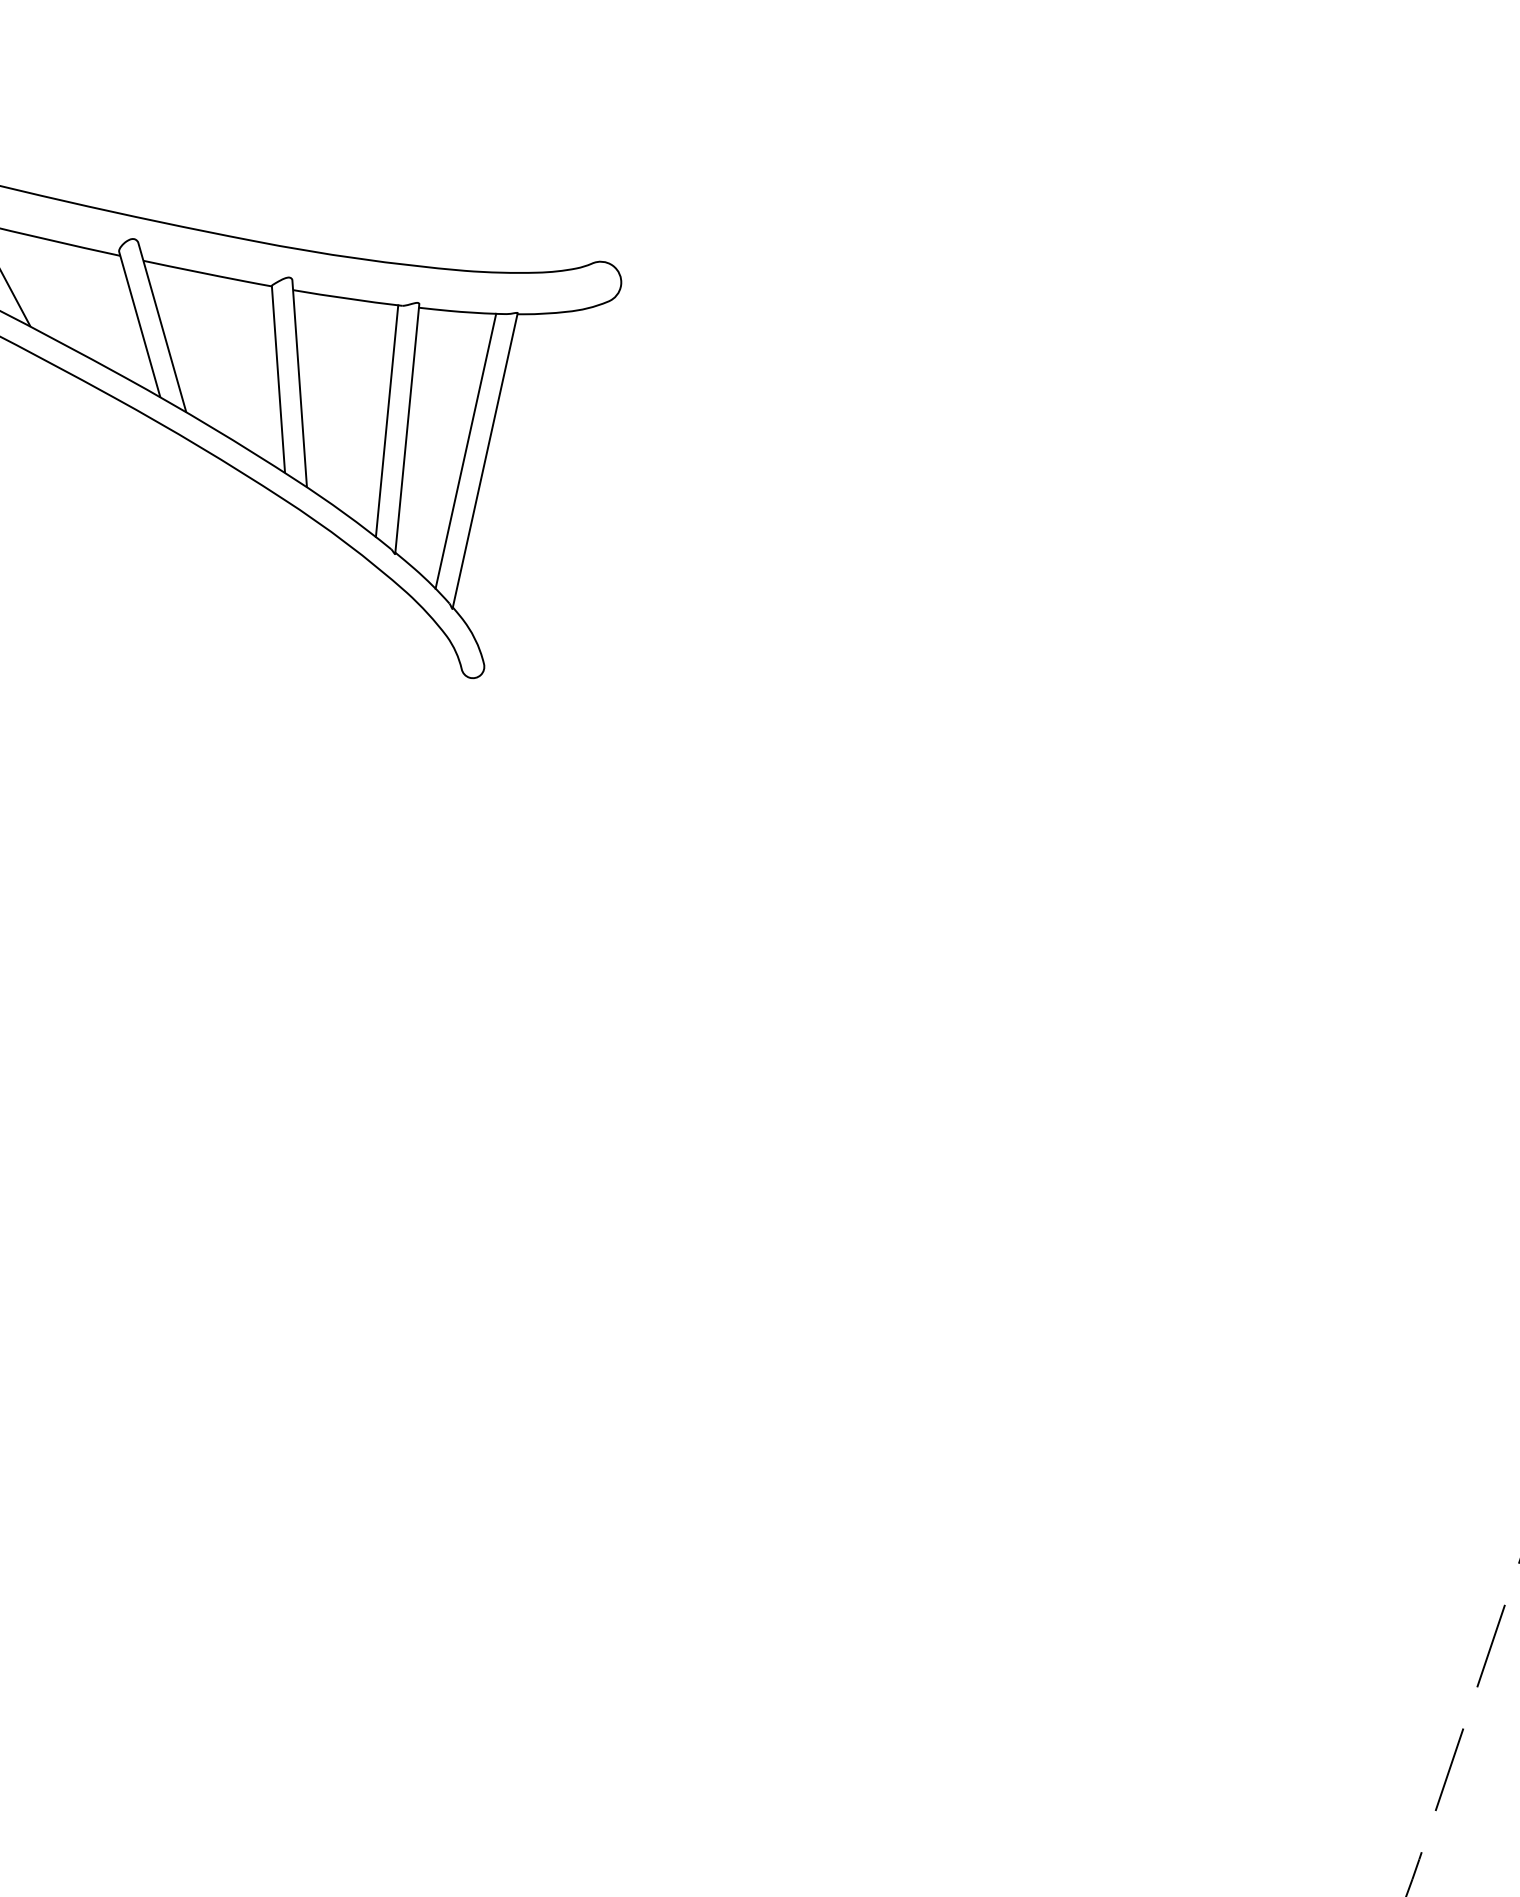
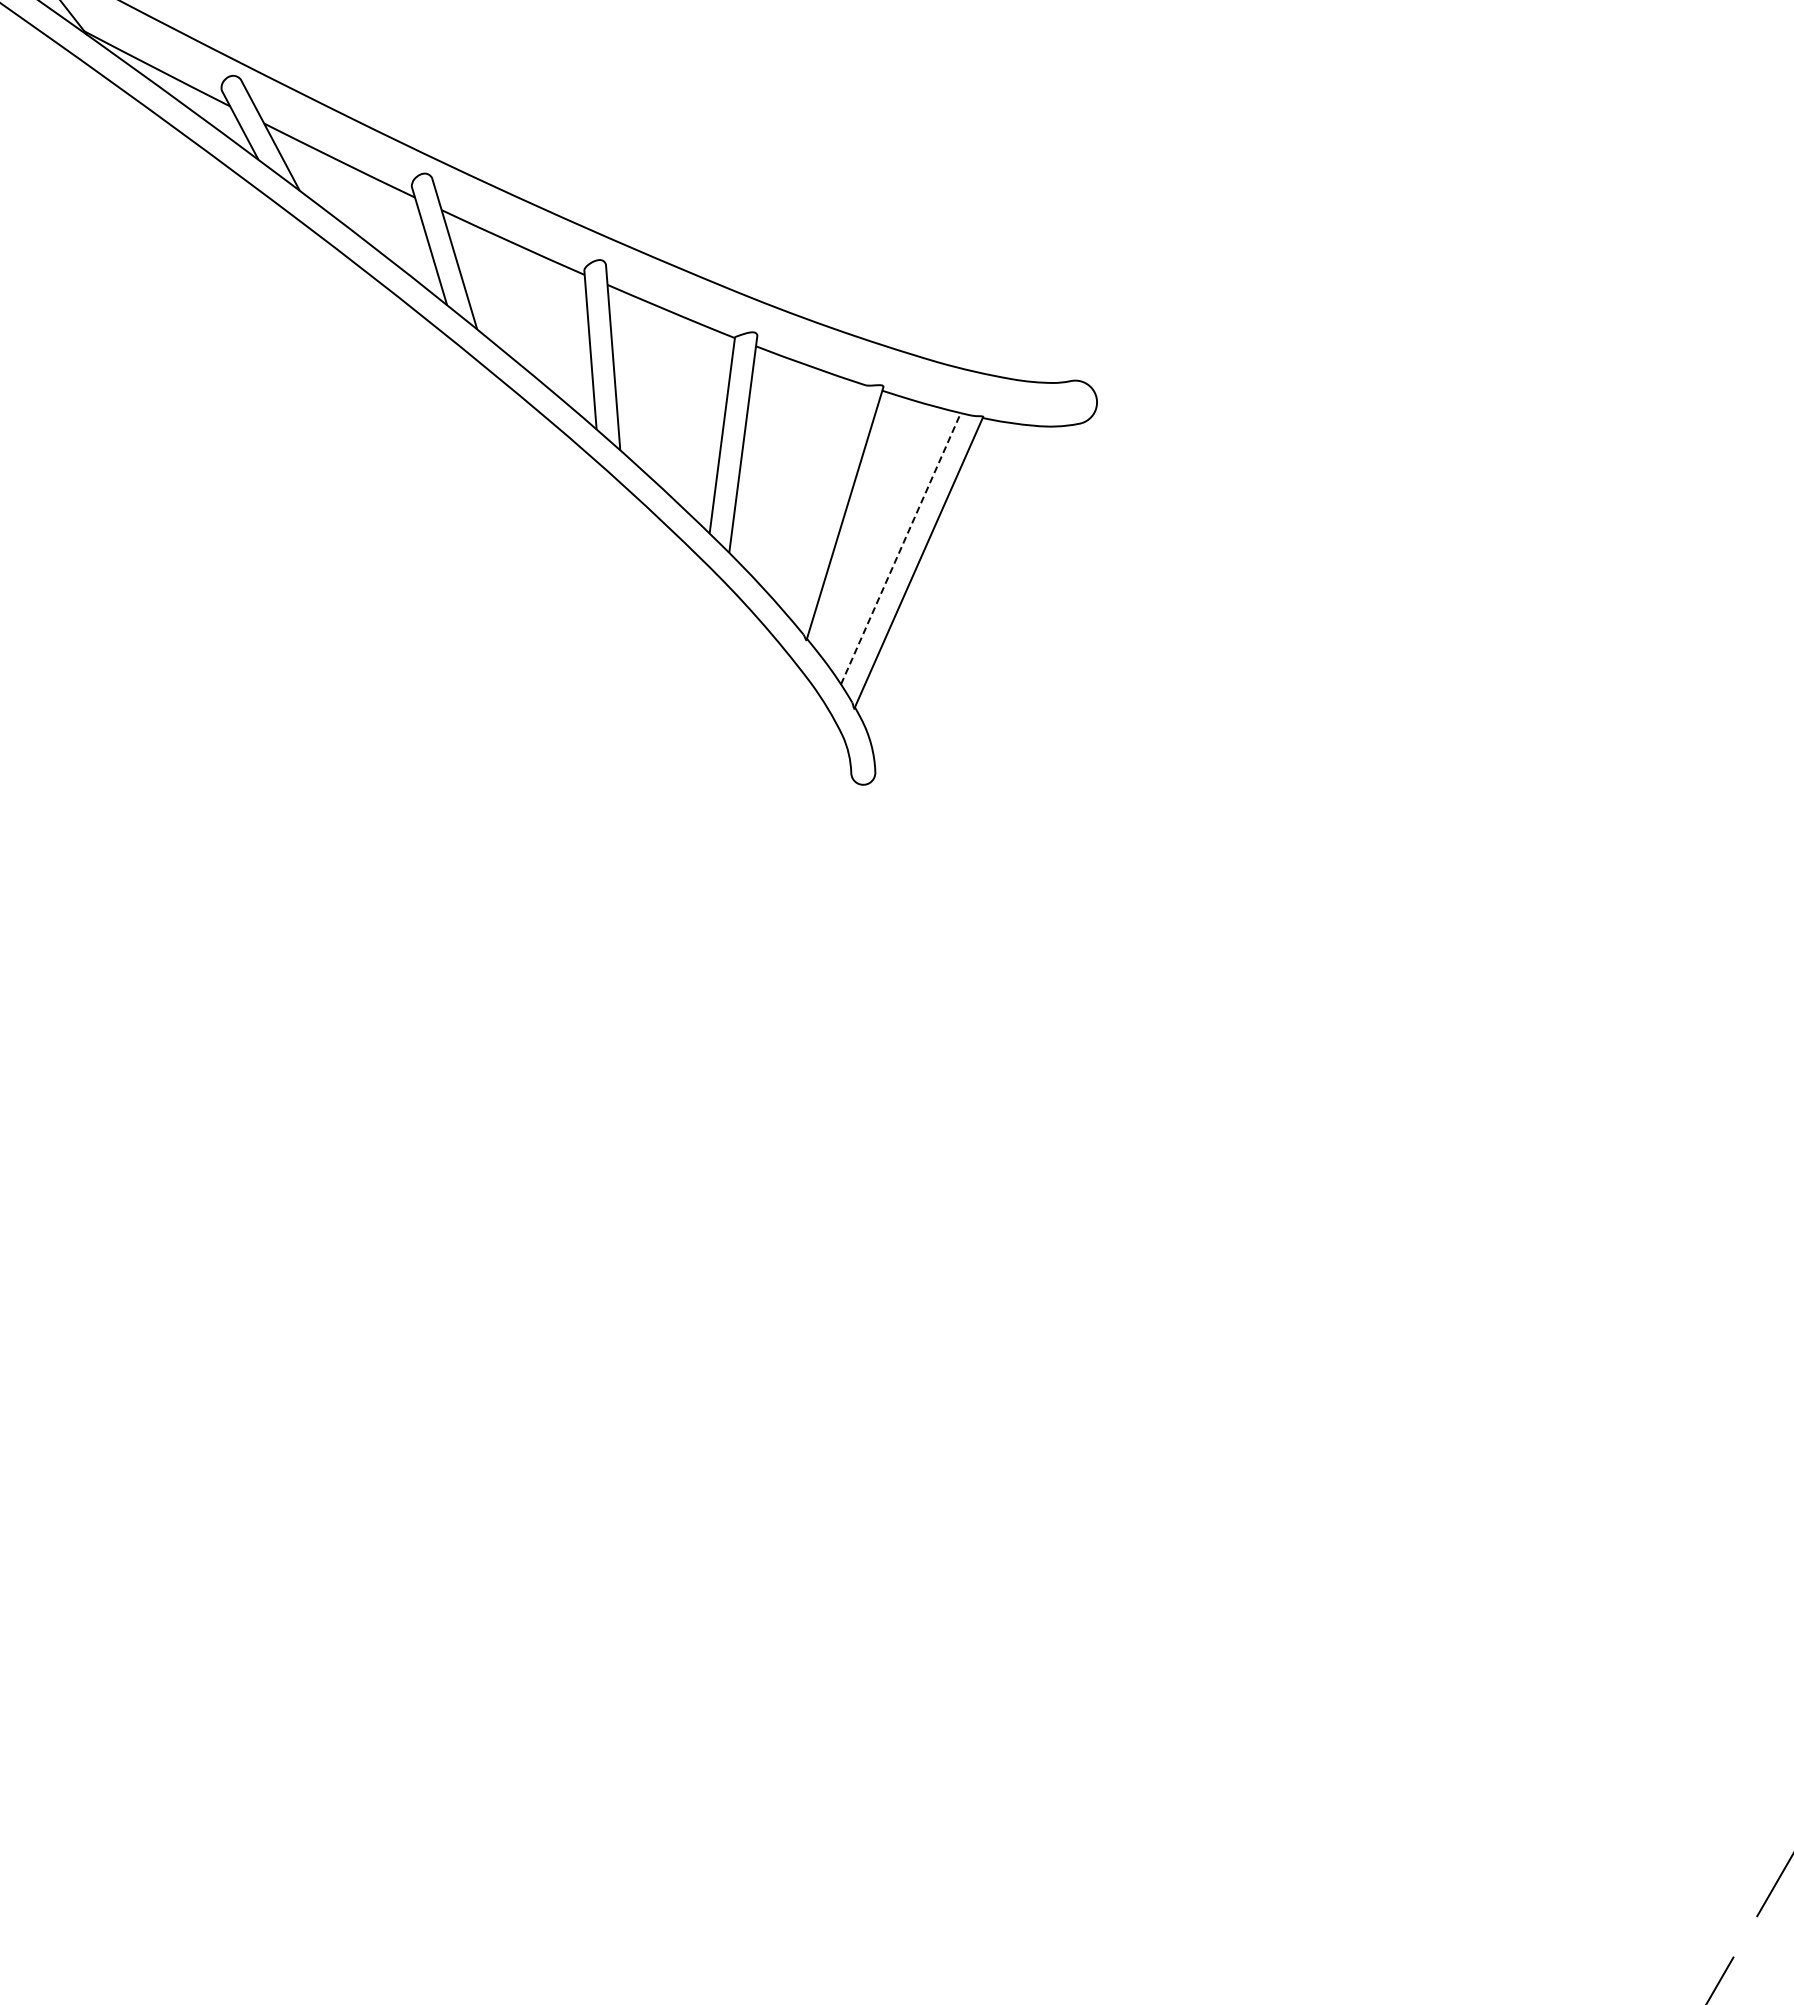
line: (386, 420) -> (825, 500), removed
line: (466, 450) -> (901, 548), solid -> dashed

